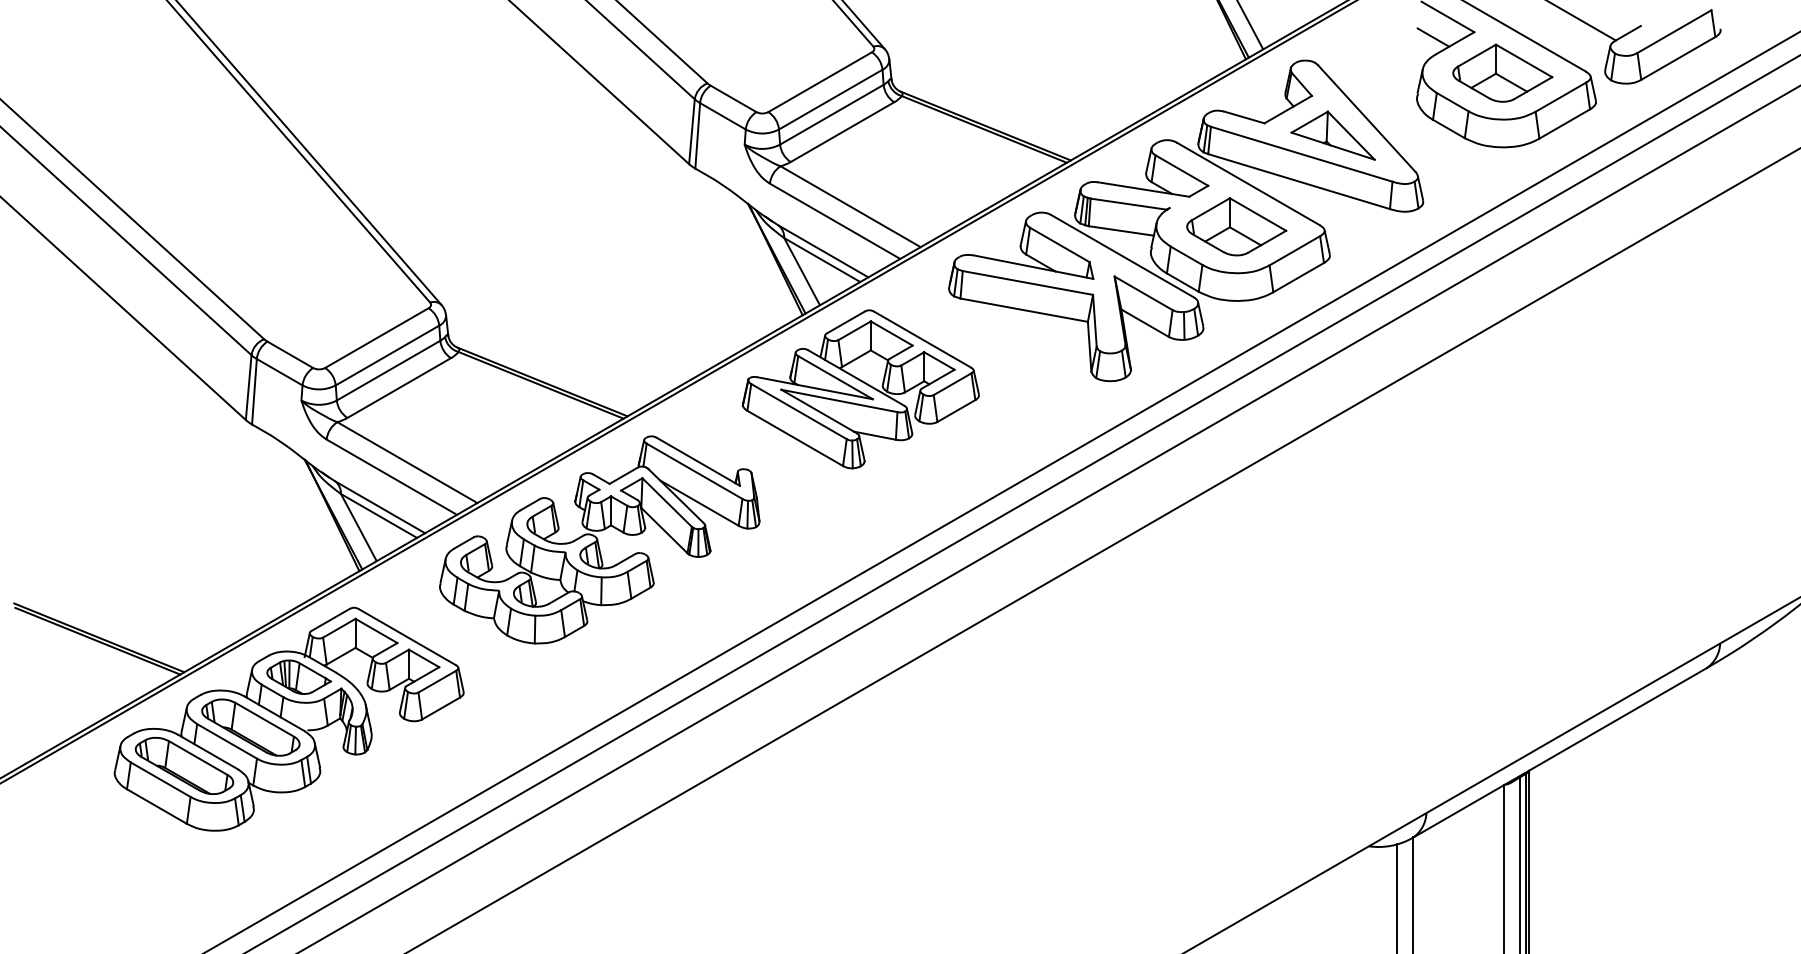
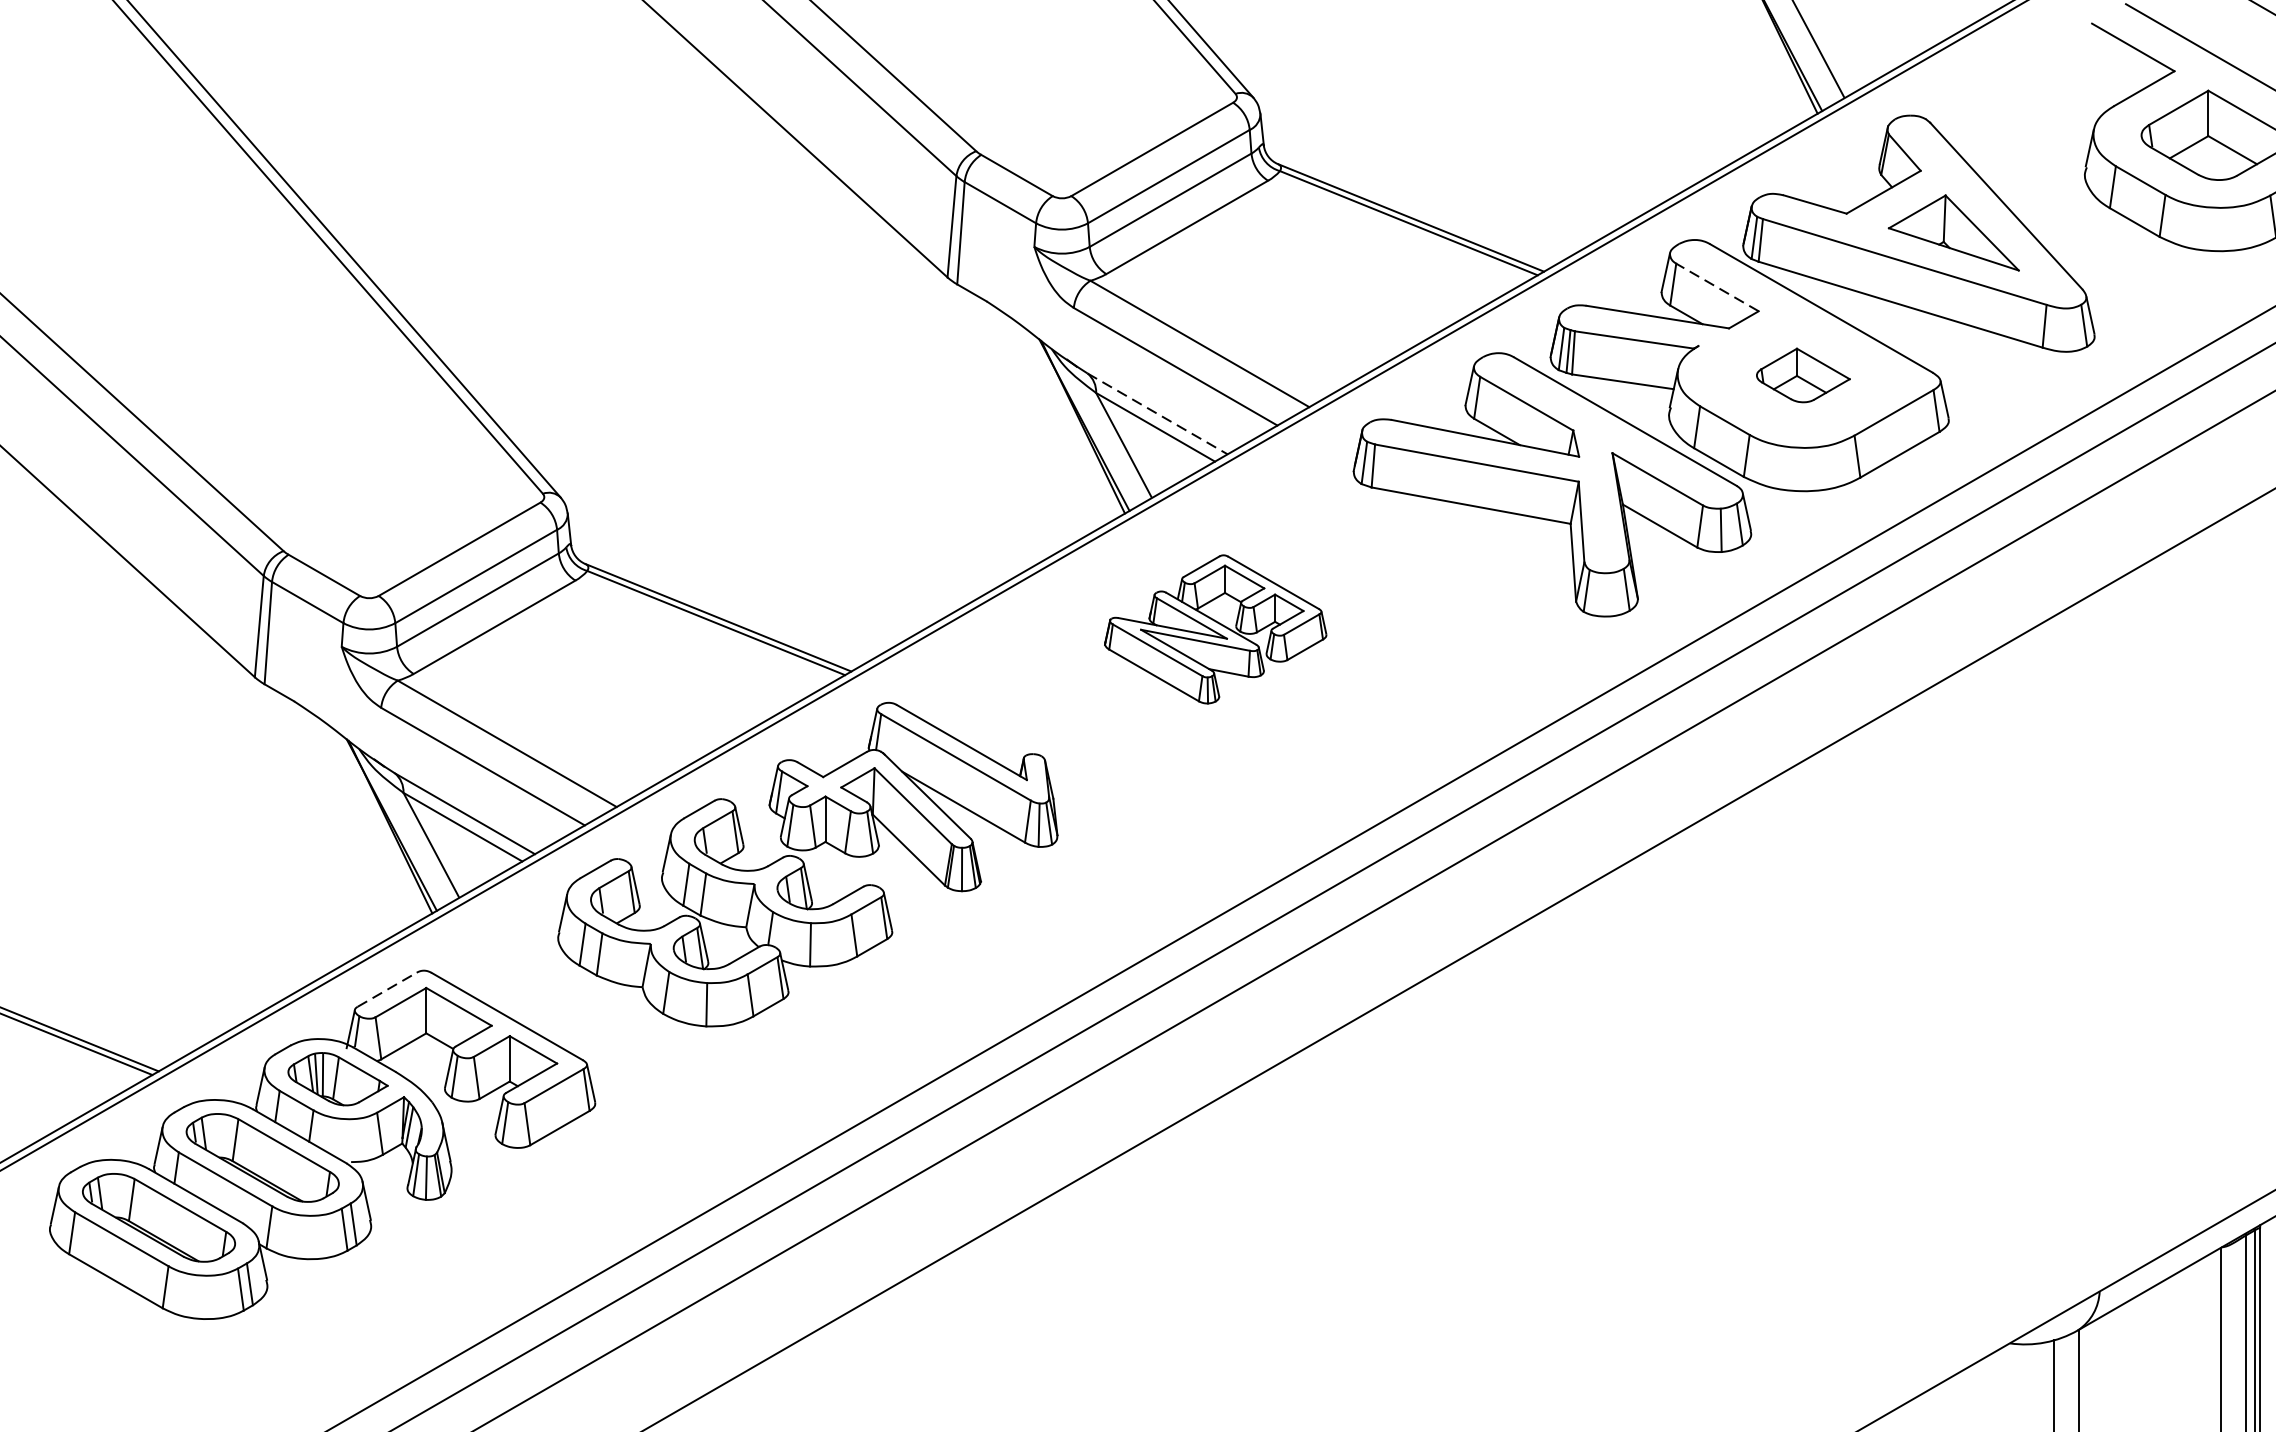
line: (1433, 37) -> (2110, 79), removed
line: (1181, 170) -> (1716, 287), solid -> dashed
part: (1236, 226) -> (1802, 374), size x0.6
line: (823, 251) -> (1157, 413), solid -> dashed
part: (860, 389) -> (1215, 629), size x0.6
line: (330, 620) -> (387, 990), solid -> dashed

